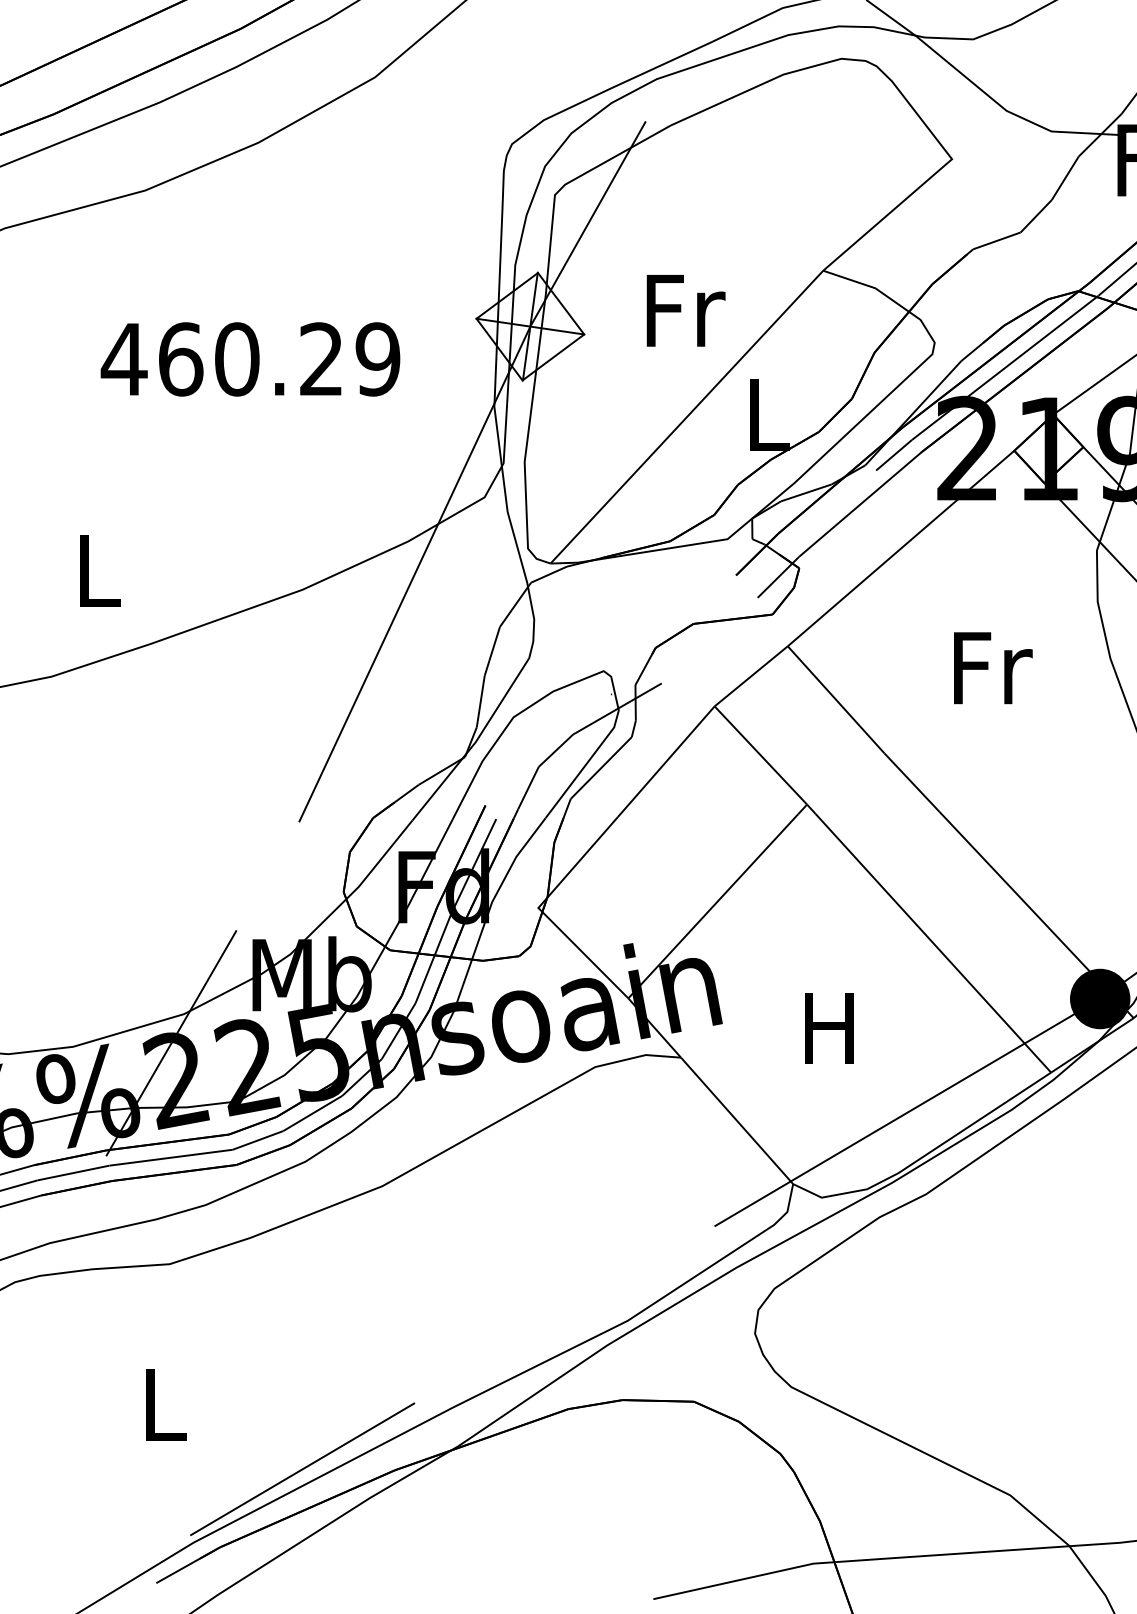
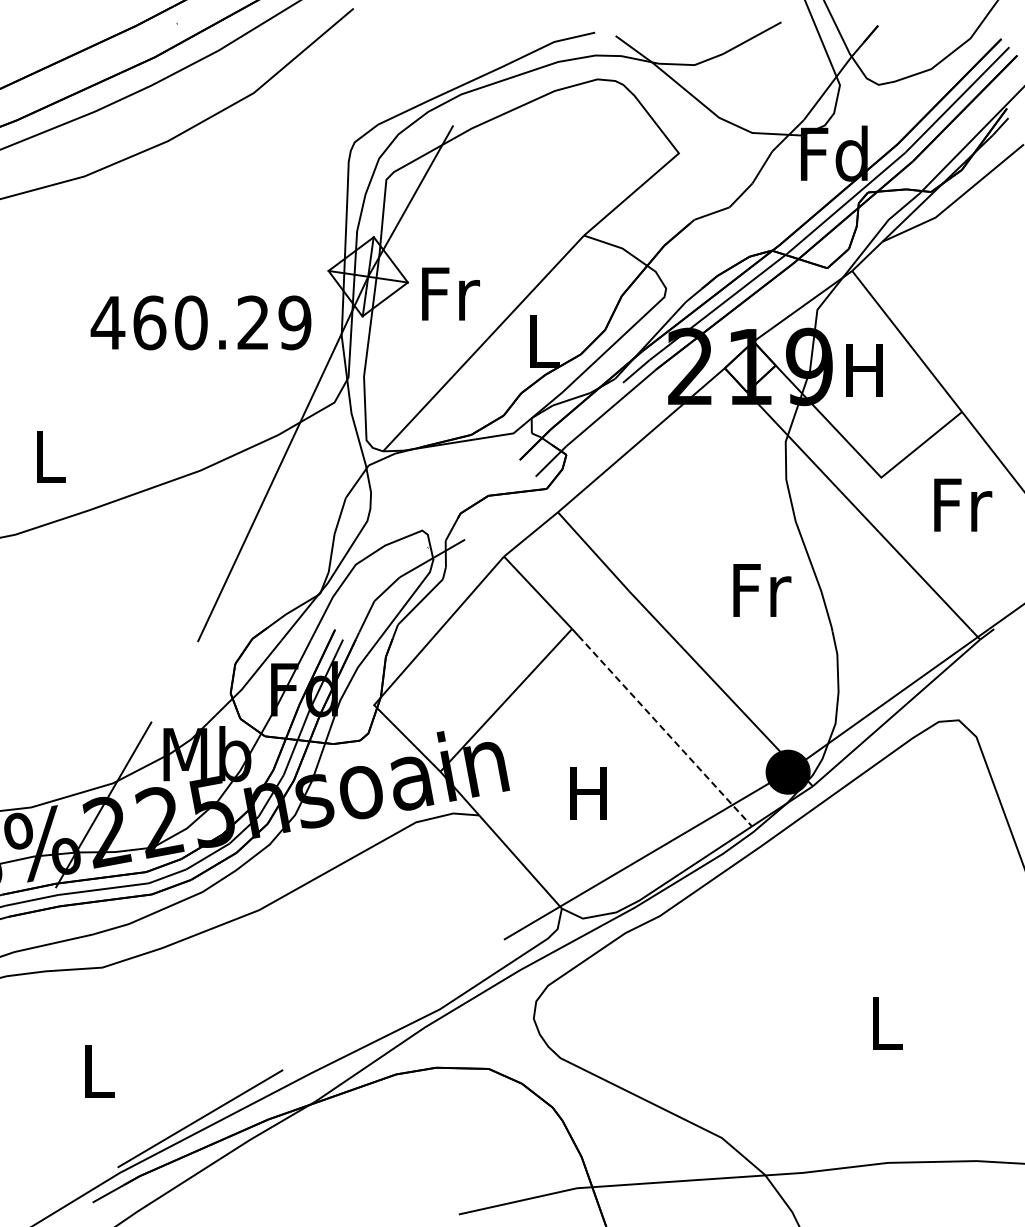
text: (685, 309) -> (450, 293), moved
text: (249, 358) -> (200, 322), moved
text: (993, 668) -> (762, 590), moved
line: (933, 943) -> (665, 731), solid -> dashed

